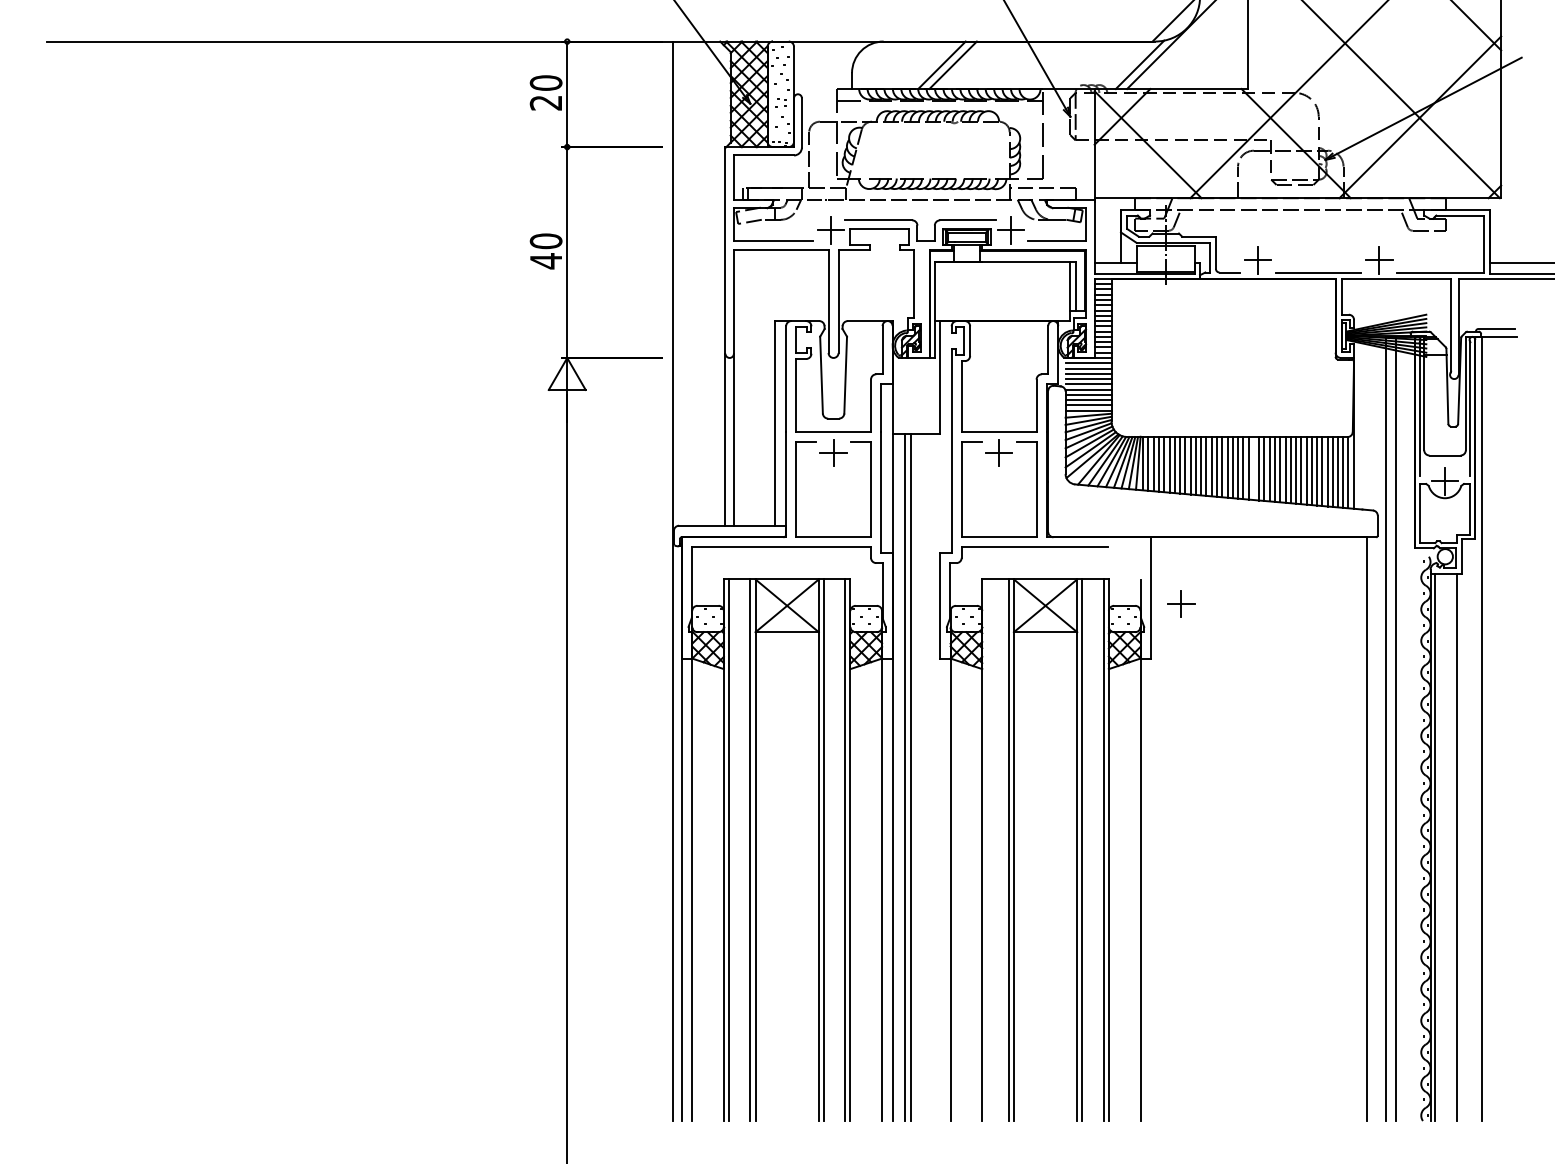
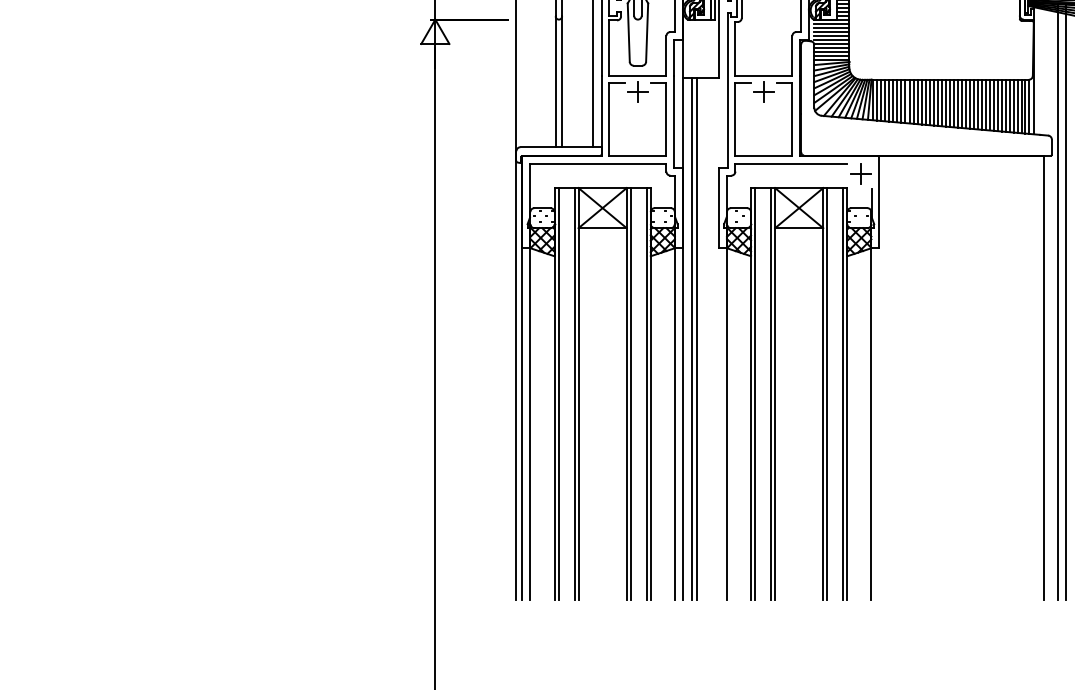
line: (1253, 468) -> (957, 103), added
part: (1181, 603) -> (861, 173), moved
line: (987, 850) -> (755, 394), added

